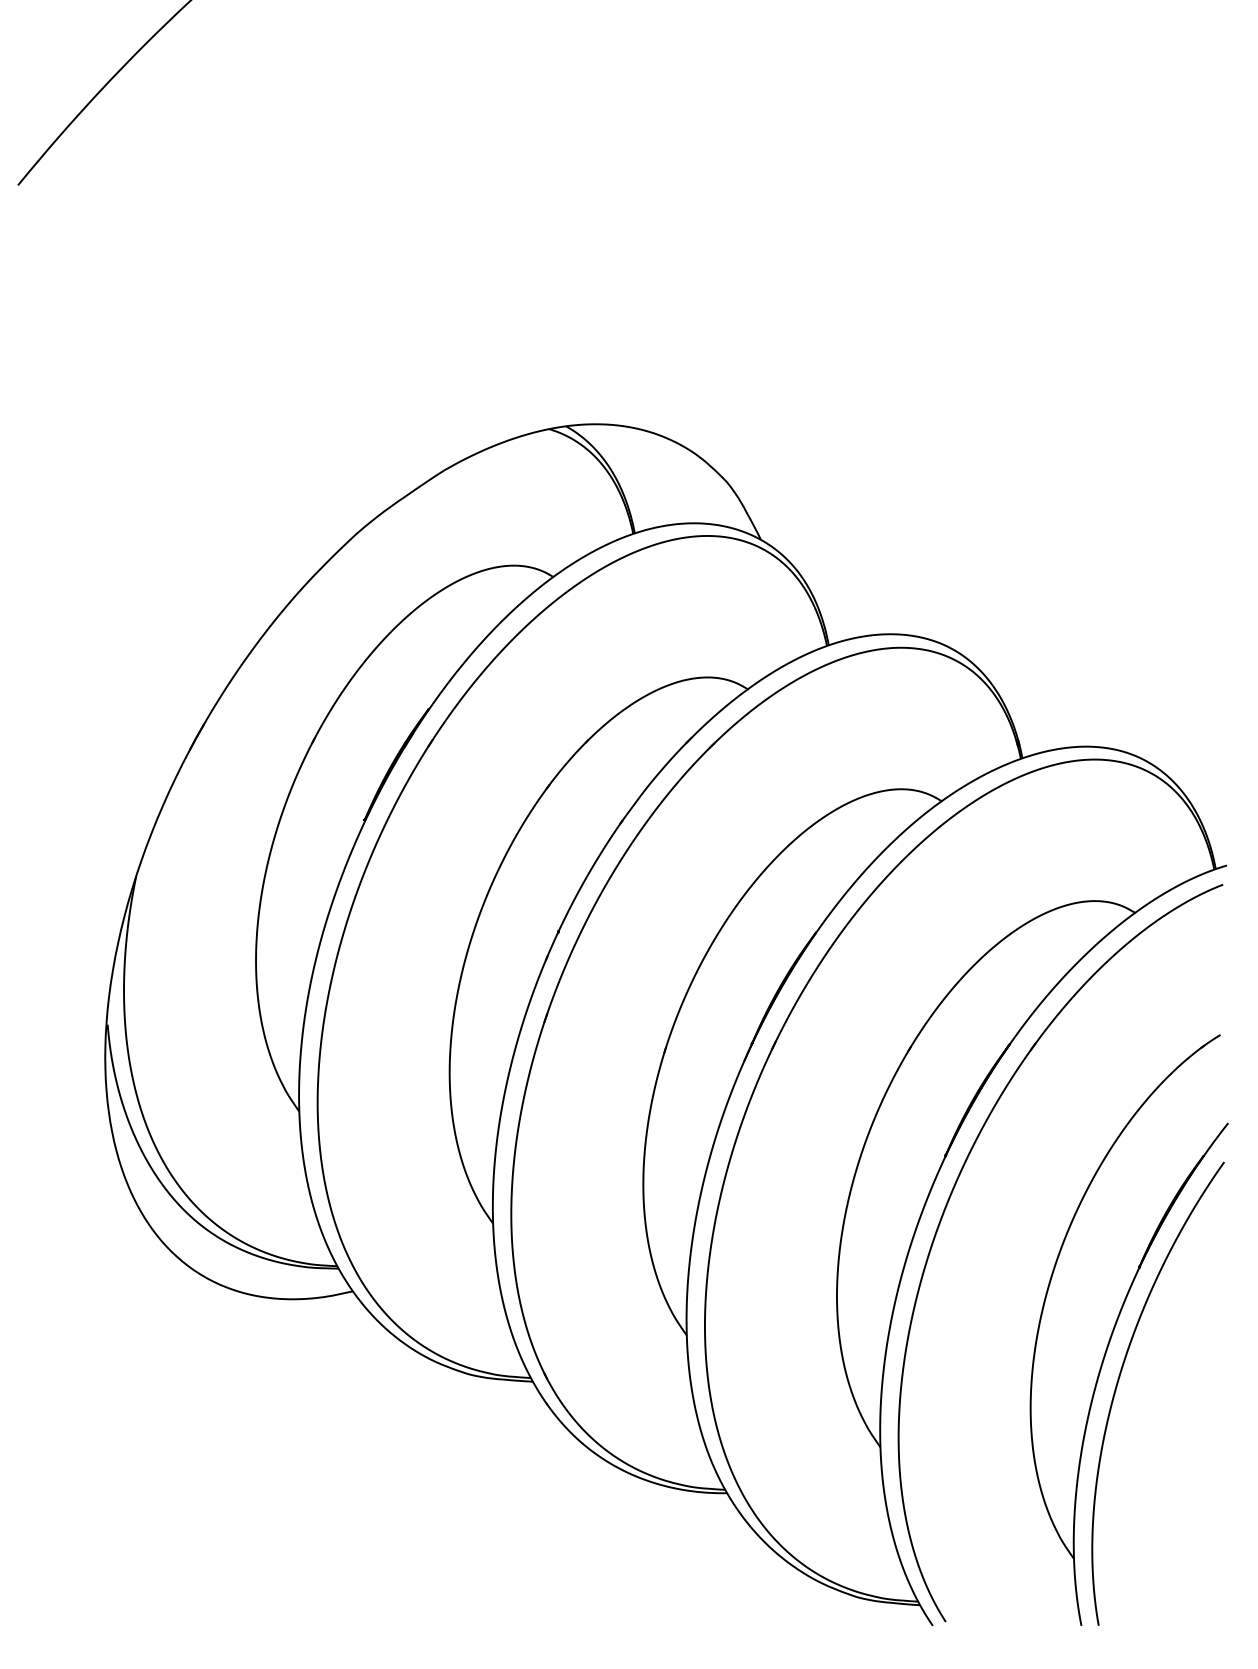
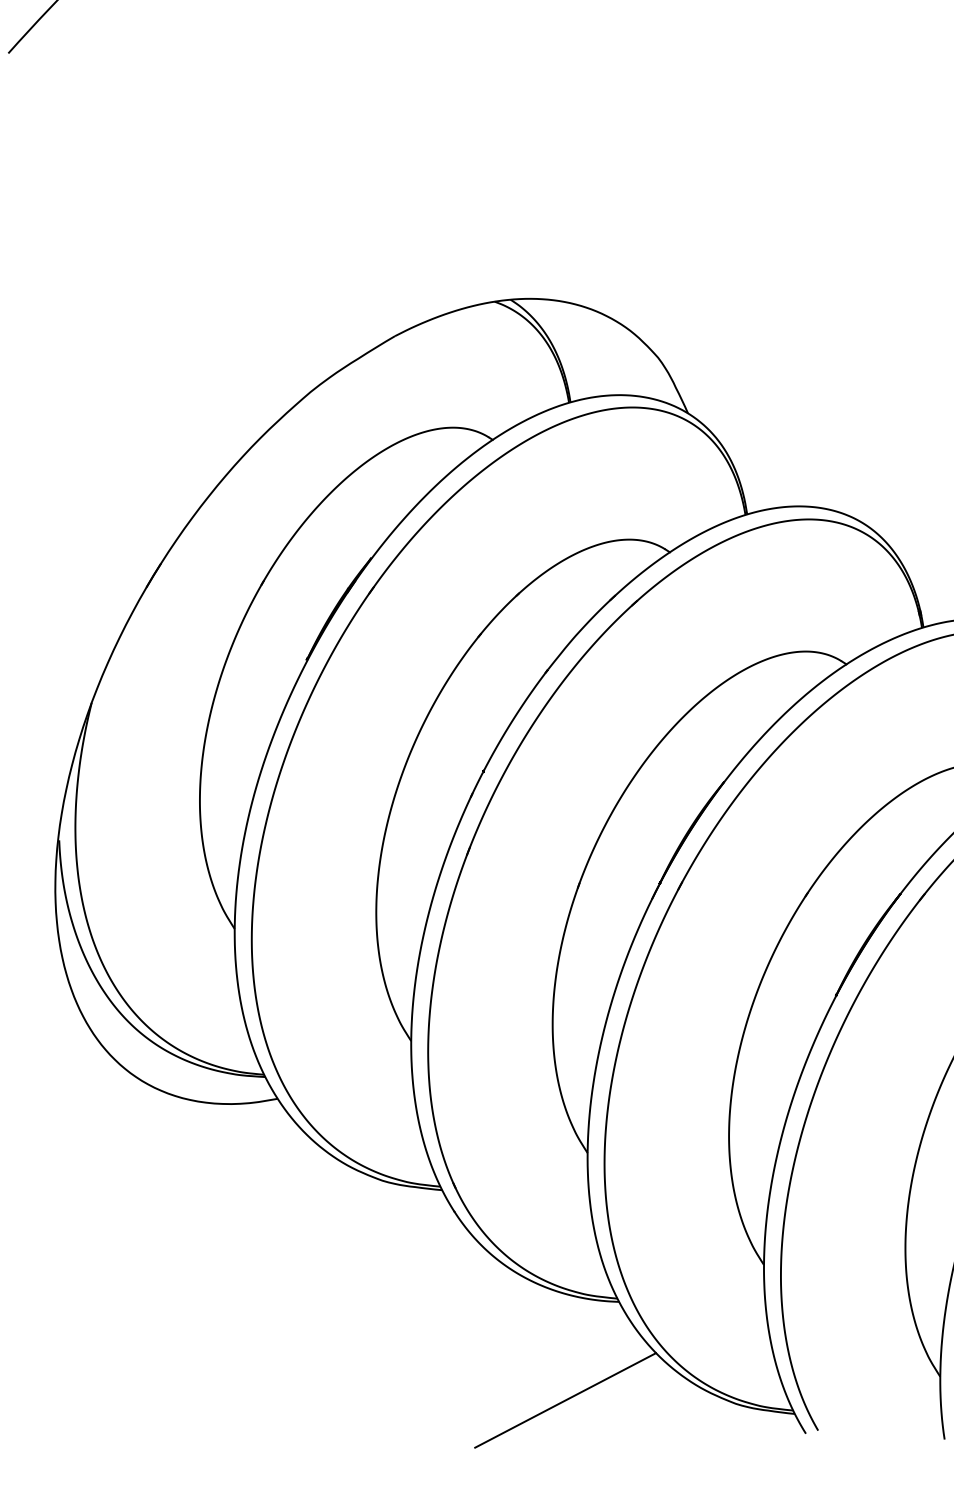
line: (673, 1600) -> (564, 1399), added

